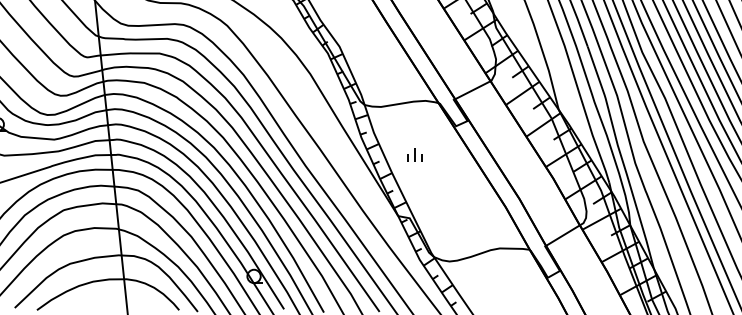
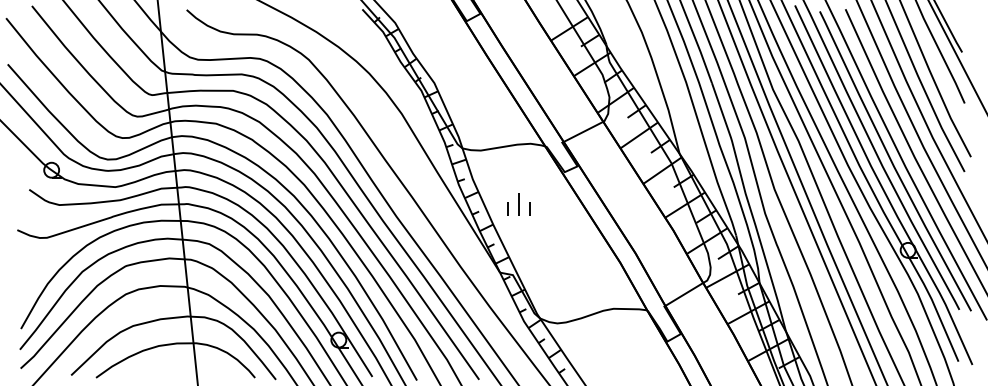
part: (414, 155) -> (518, 204), size x1.43

